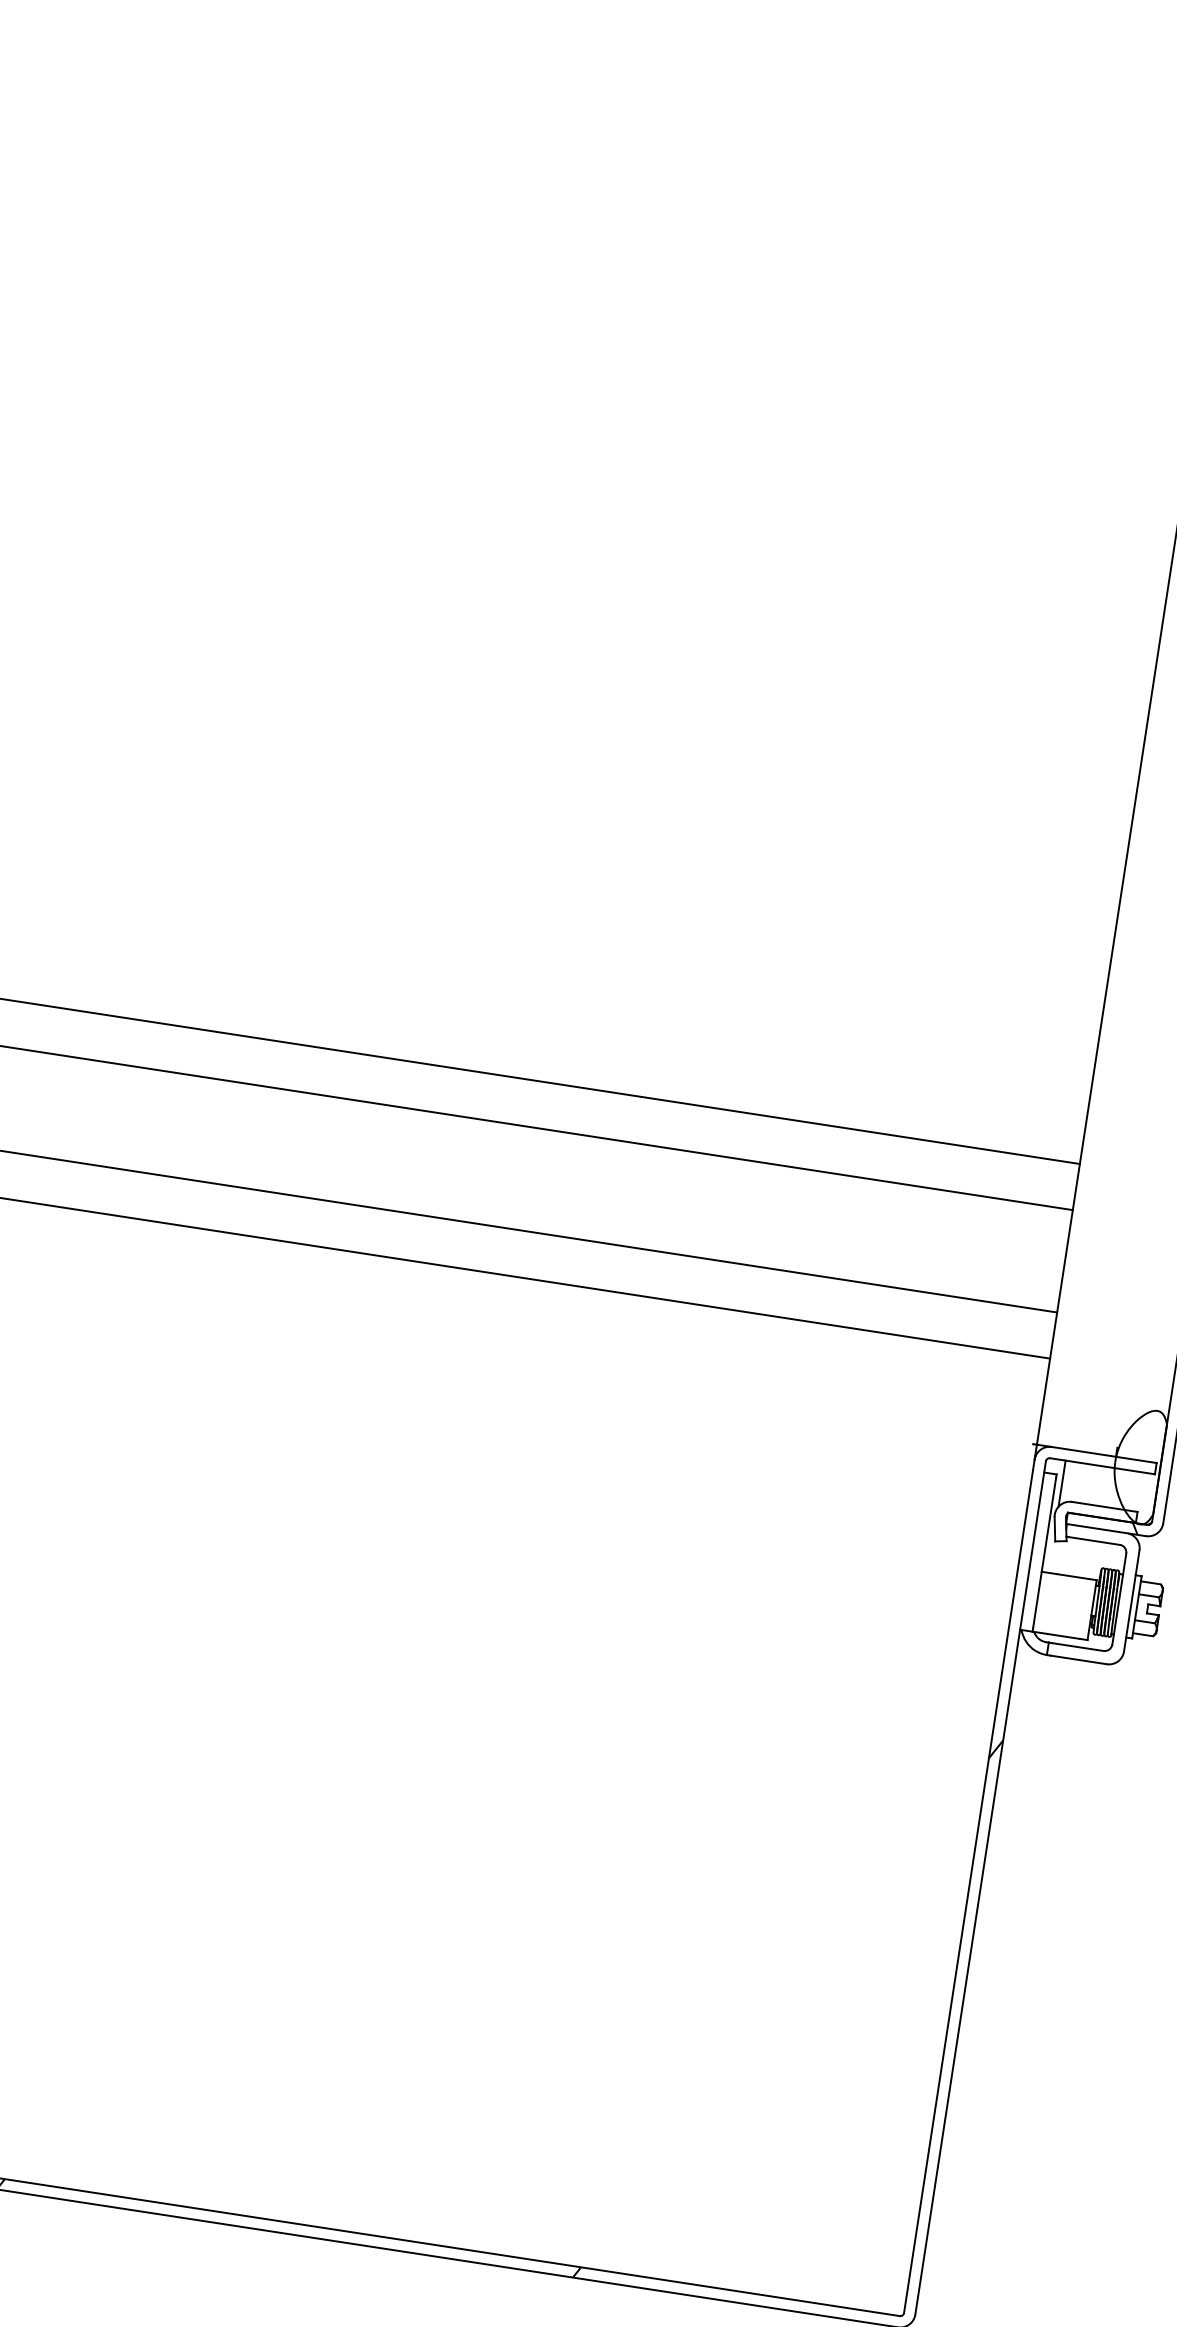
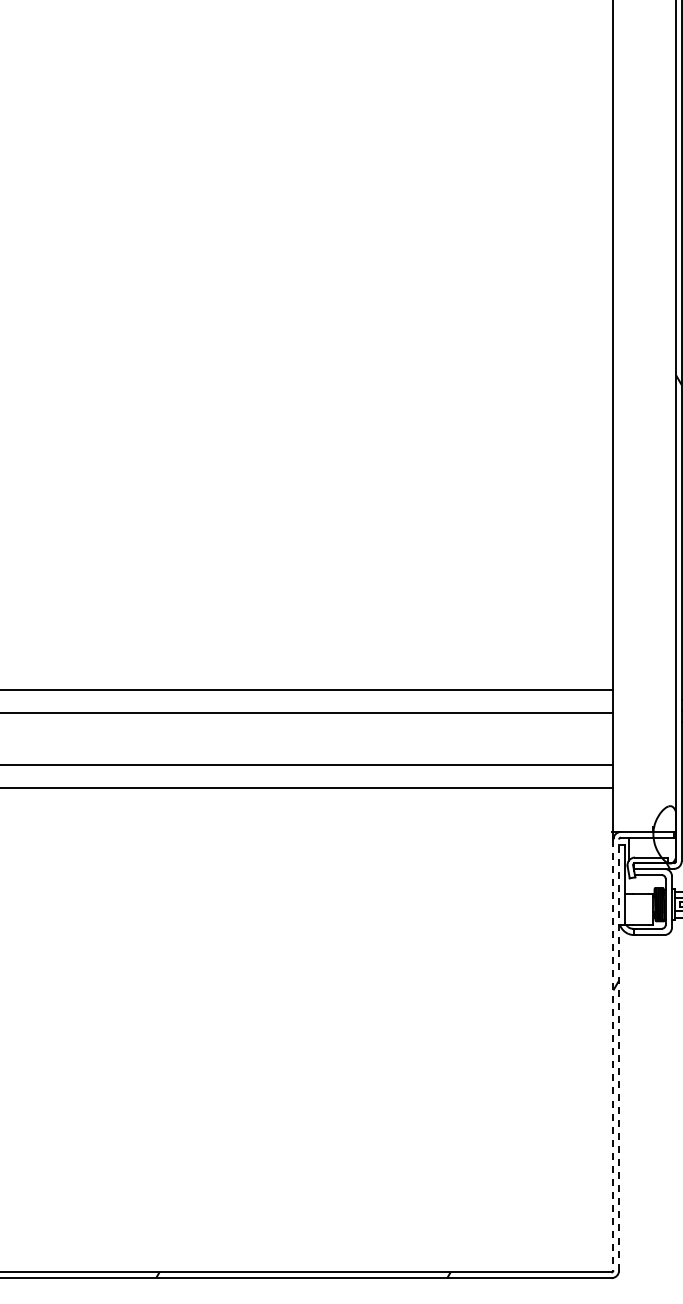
line: (969, 1887) -> (613, 1055), solid -> dashed
line: (981, 1888) -> (619, 1055), solid -> dashed

